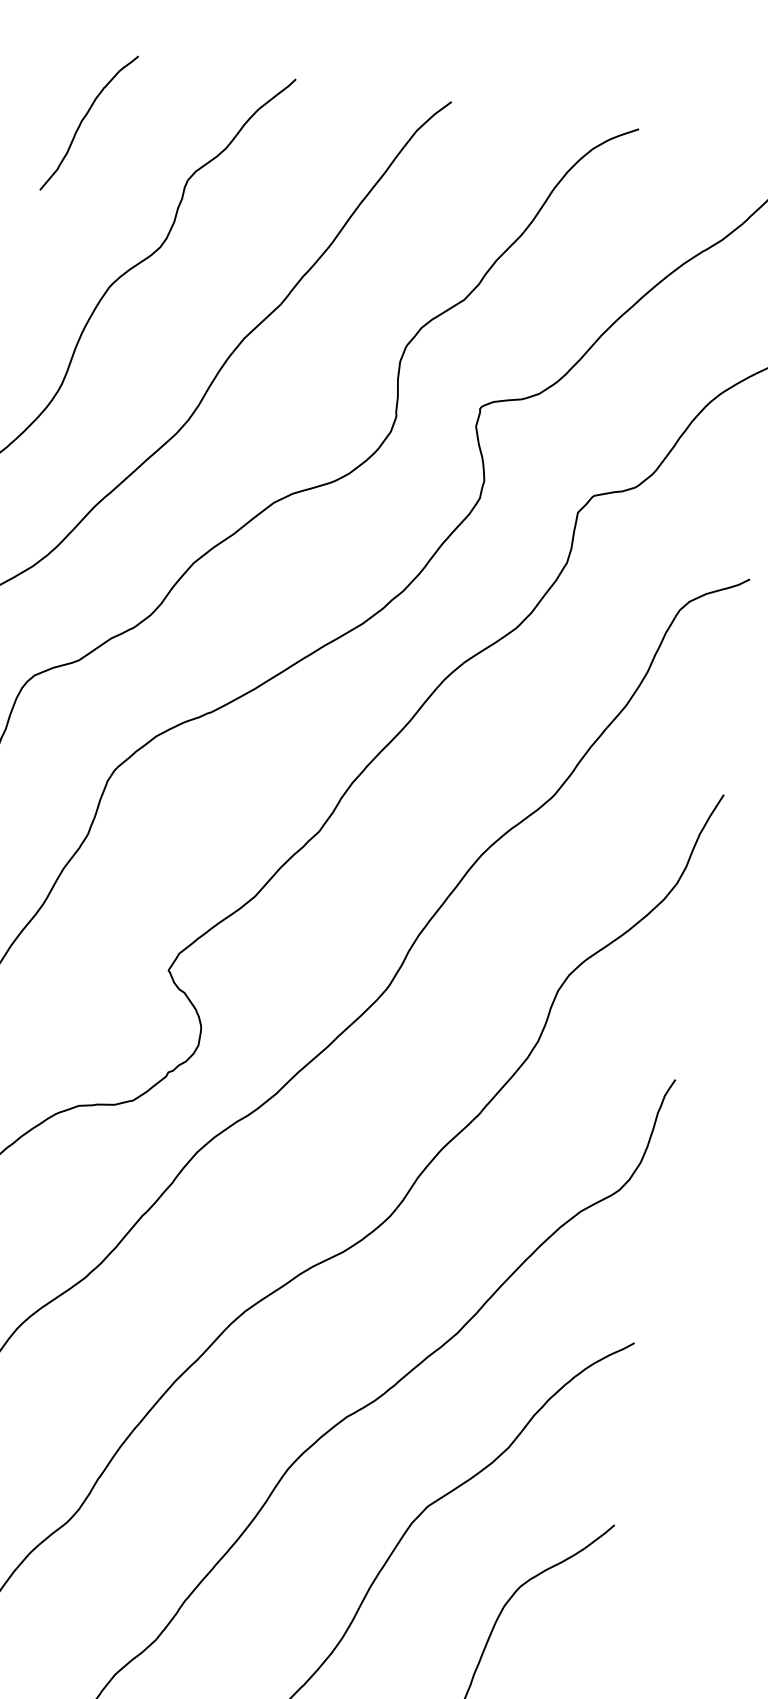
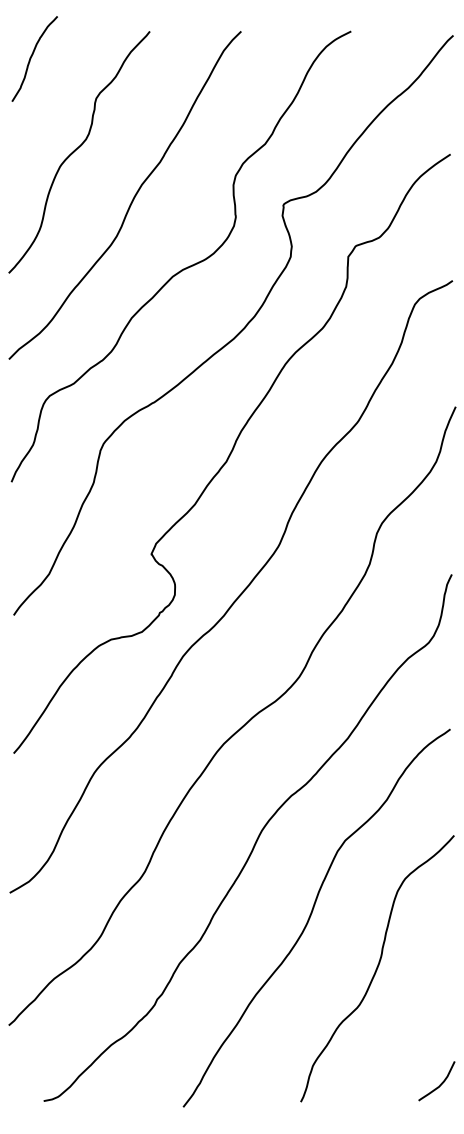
curve: (85, 118) -> (32, 56), moved

